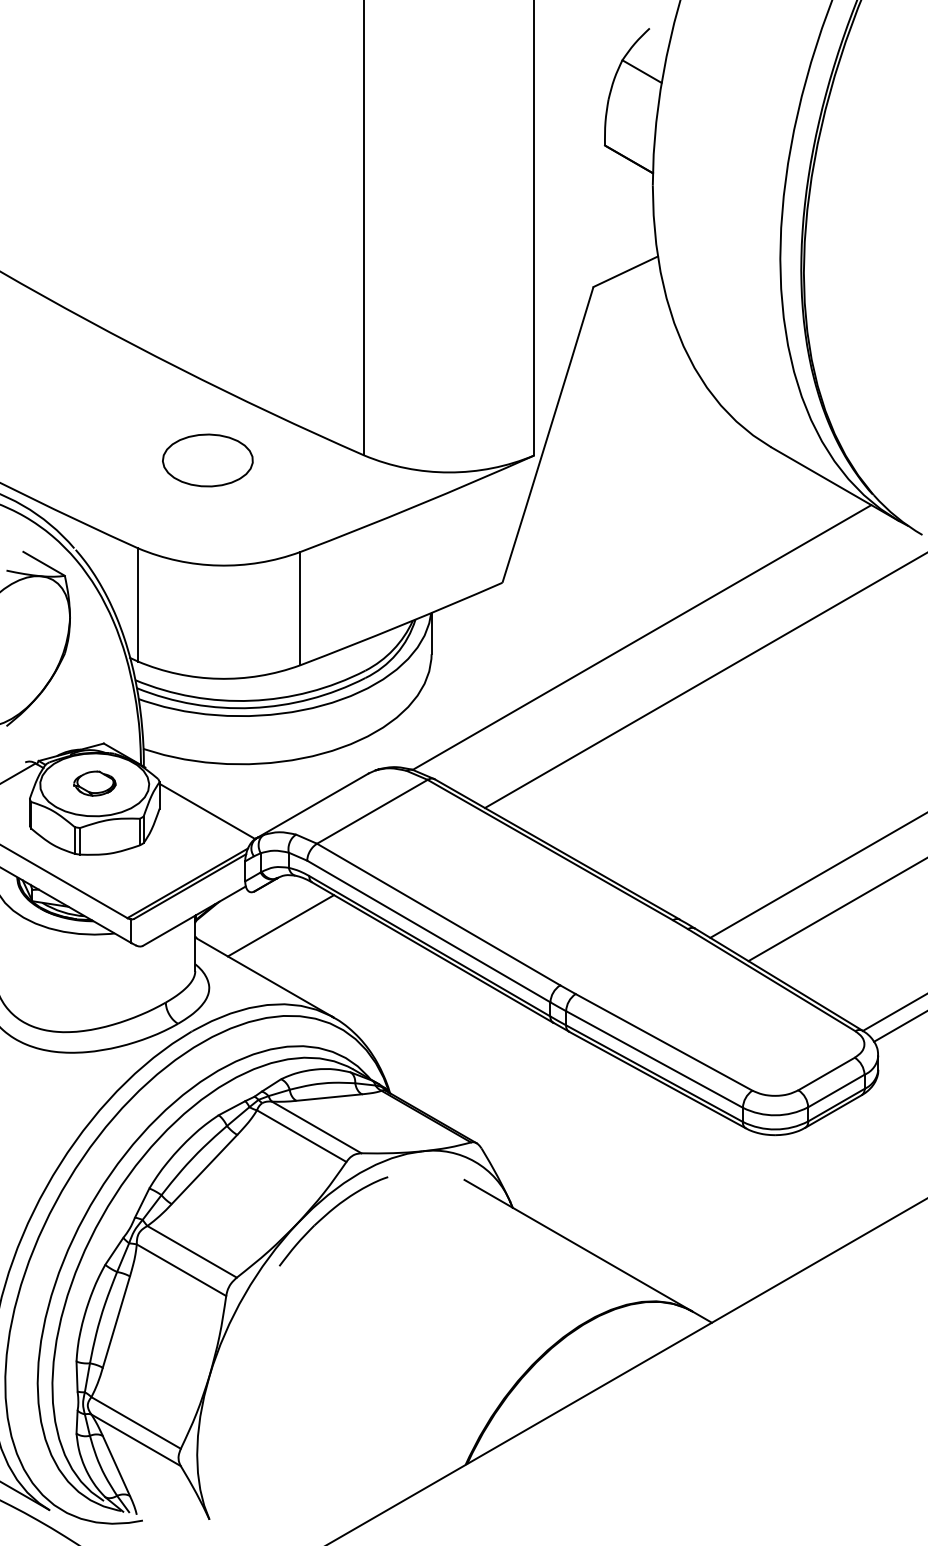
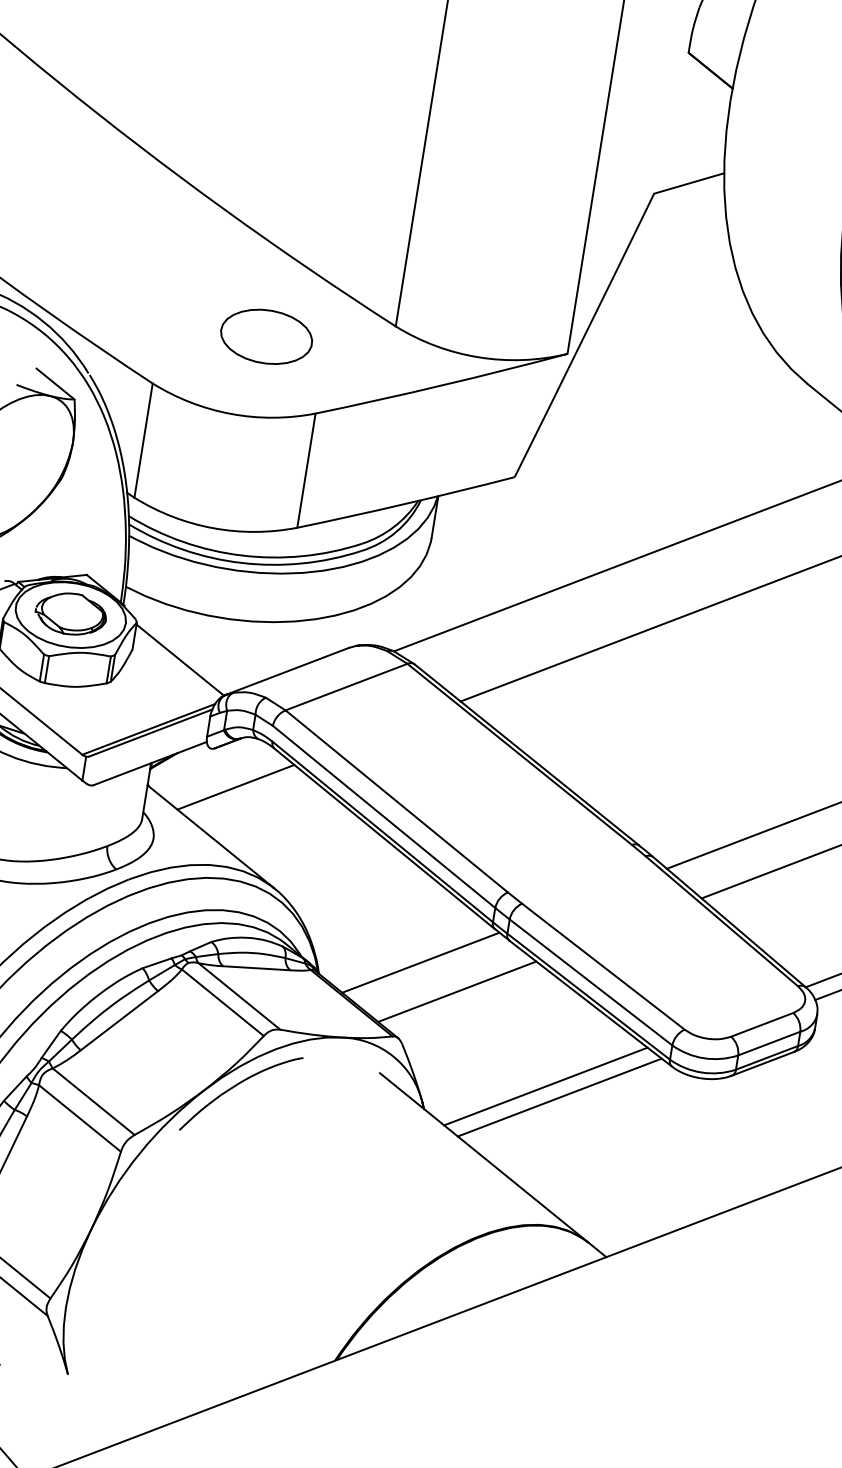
part: (207, 460) -> (266, 336), moved
part: (94, 783) -> (70, 613), size x1.67
line: (486, 1066) -> (420, 962), added
line: (526, 1088) -> (457, 991), added
line: (626, 1166) -> (545, 1085), added
line: (641, 1175) -> (559, 1097), added

